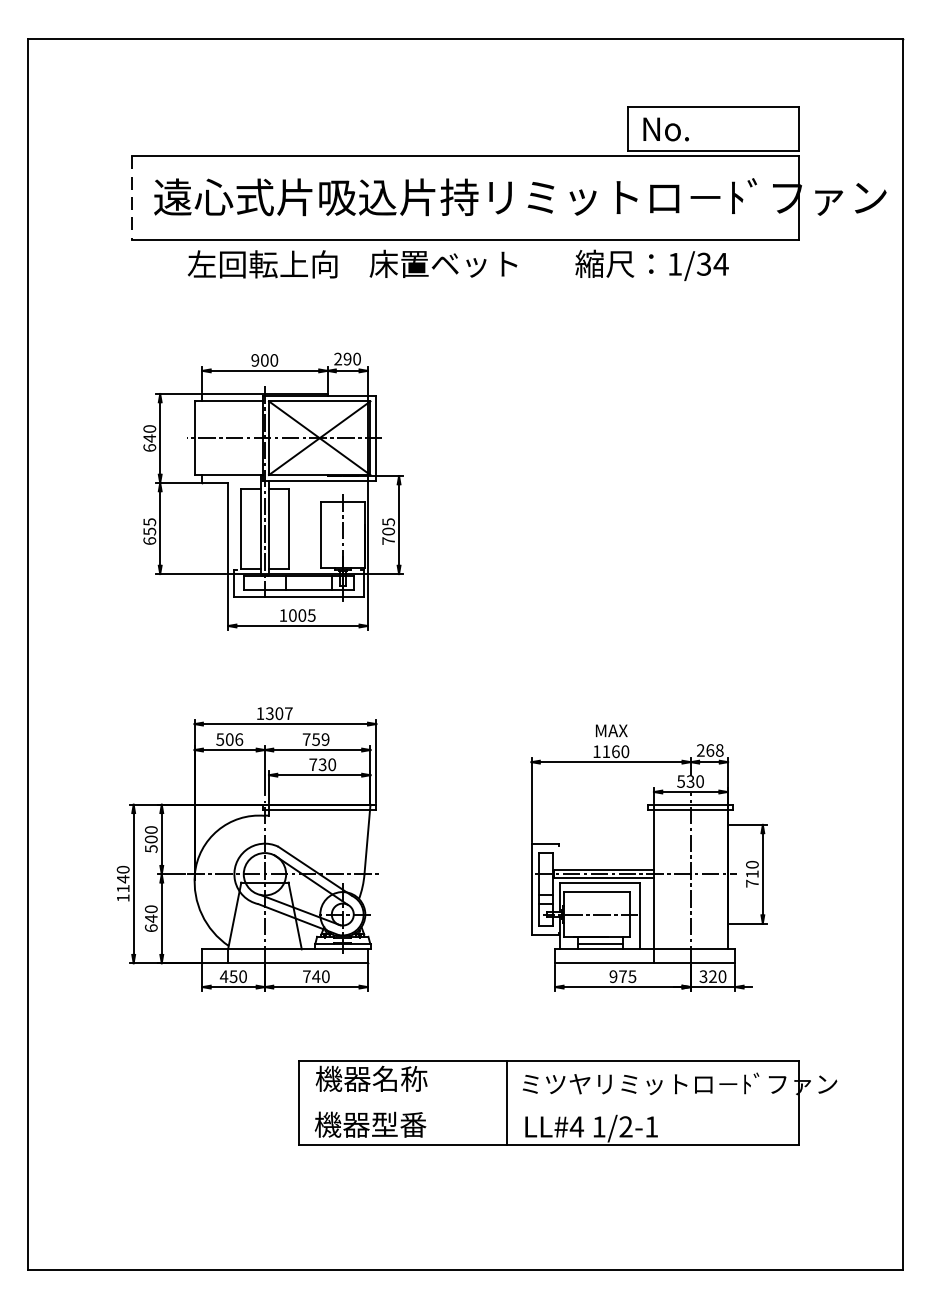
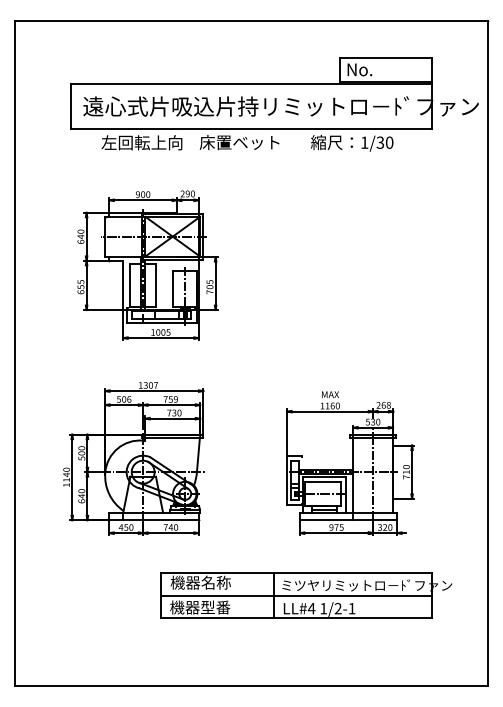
line: (132, 197) -> (71, 106), dashed -> solid
text: (720, 263) -> (389, 142), 1/34 -> 1/30
line: (548, 1102) -> (296, 595), added

